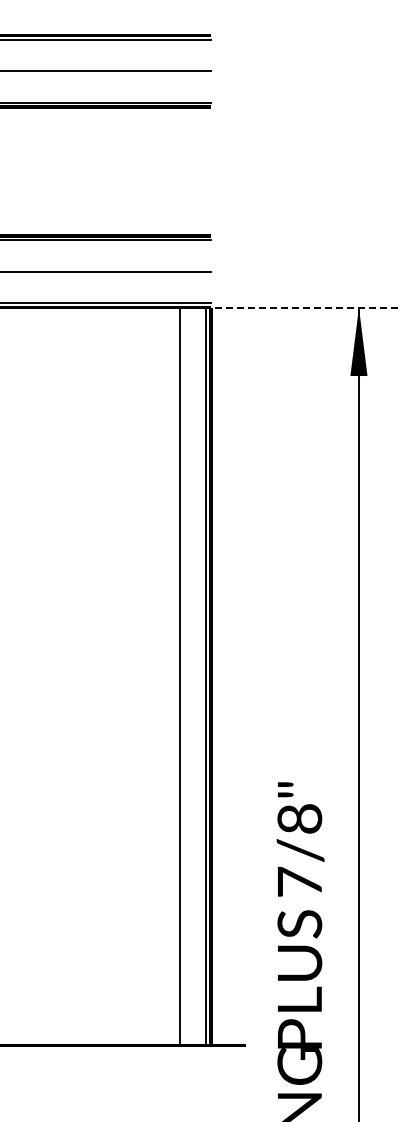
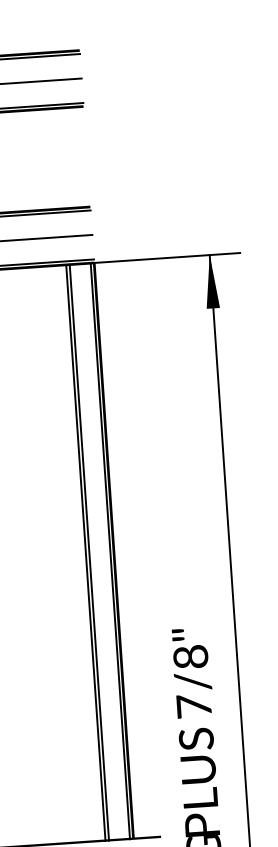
line: (303, 307) -> (166, 257), dashed -> solid
line: (175, 676) -> (86, 552), added

